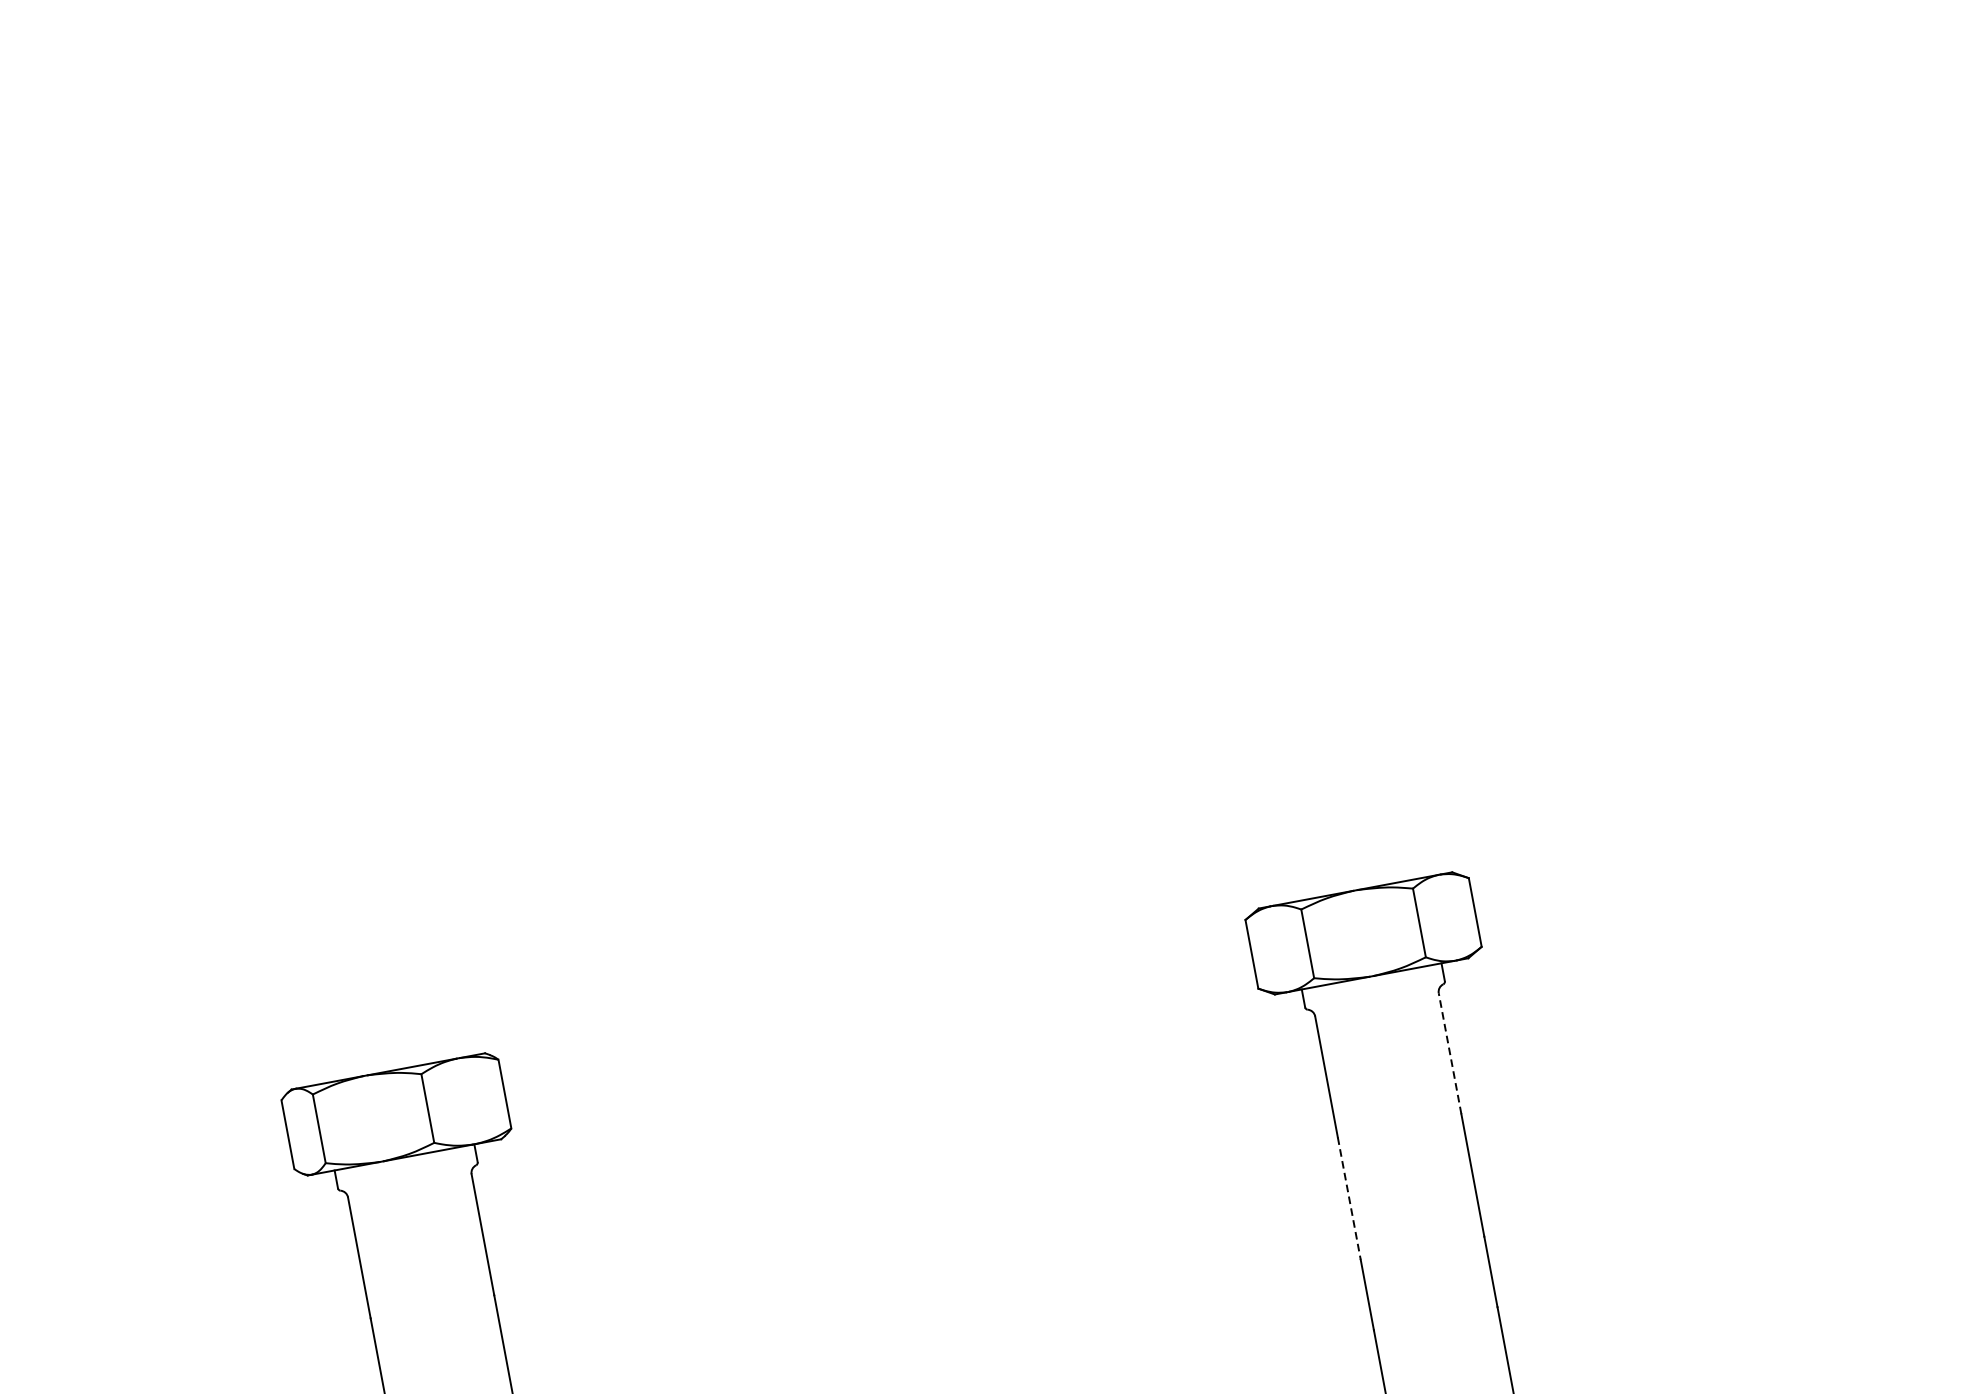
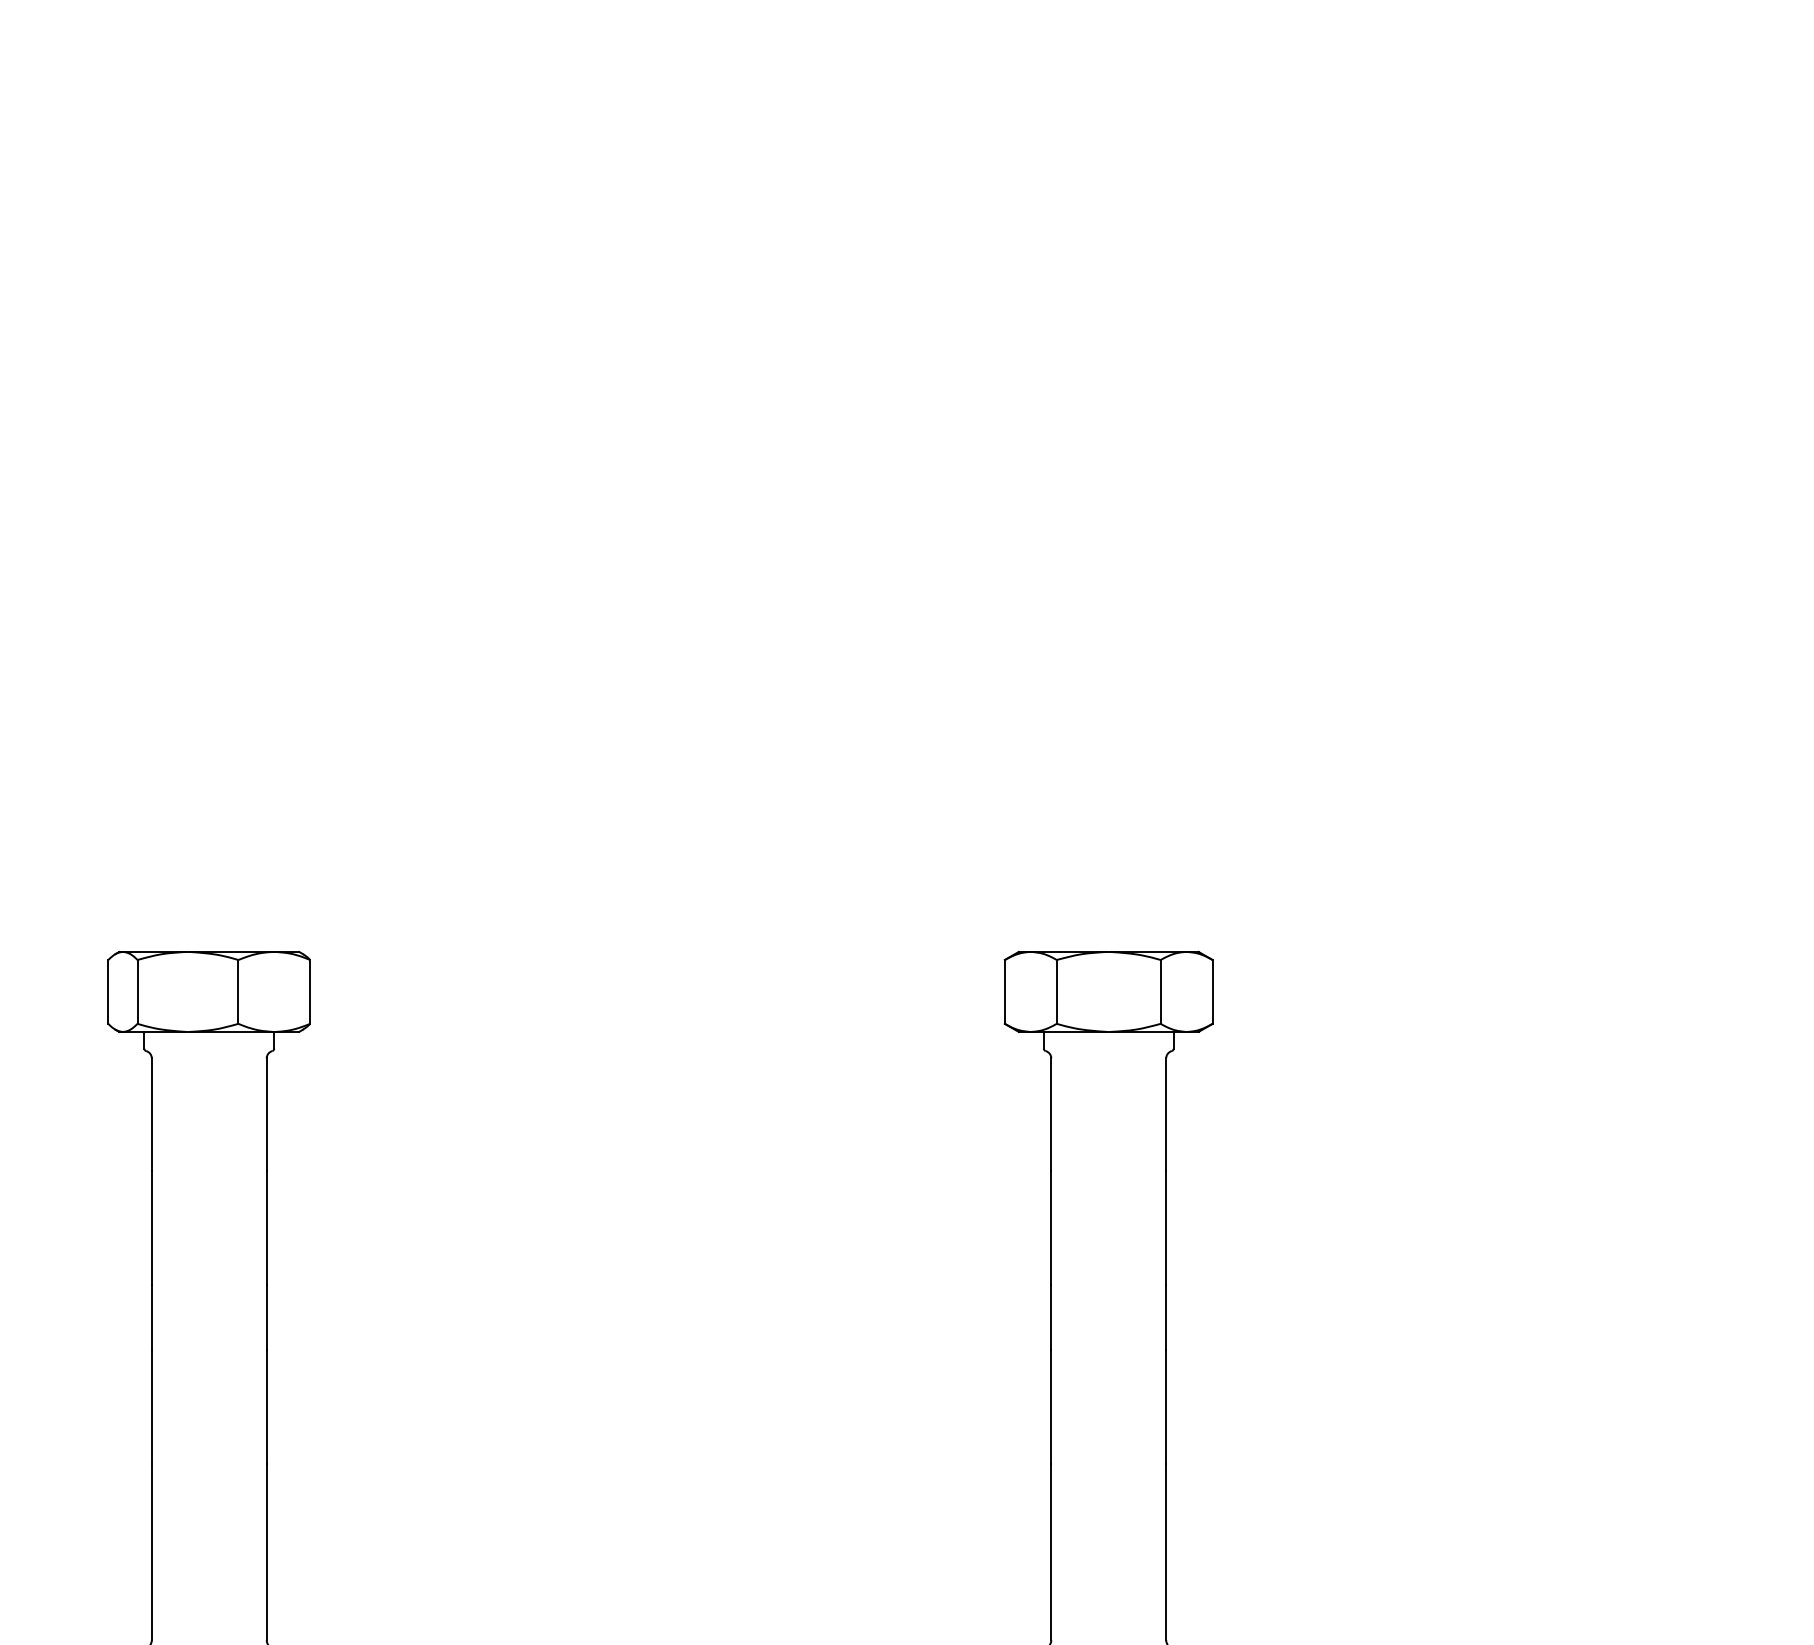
line: (1450, 1053) -> (1166, 1114), dashed -> solid
line: (1349, 1198) -> (1051, 1227), dashed -> solid

